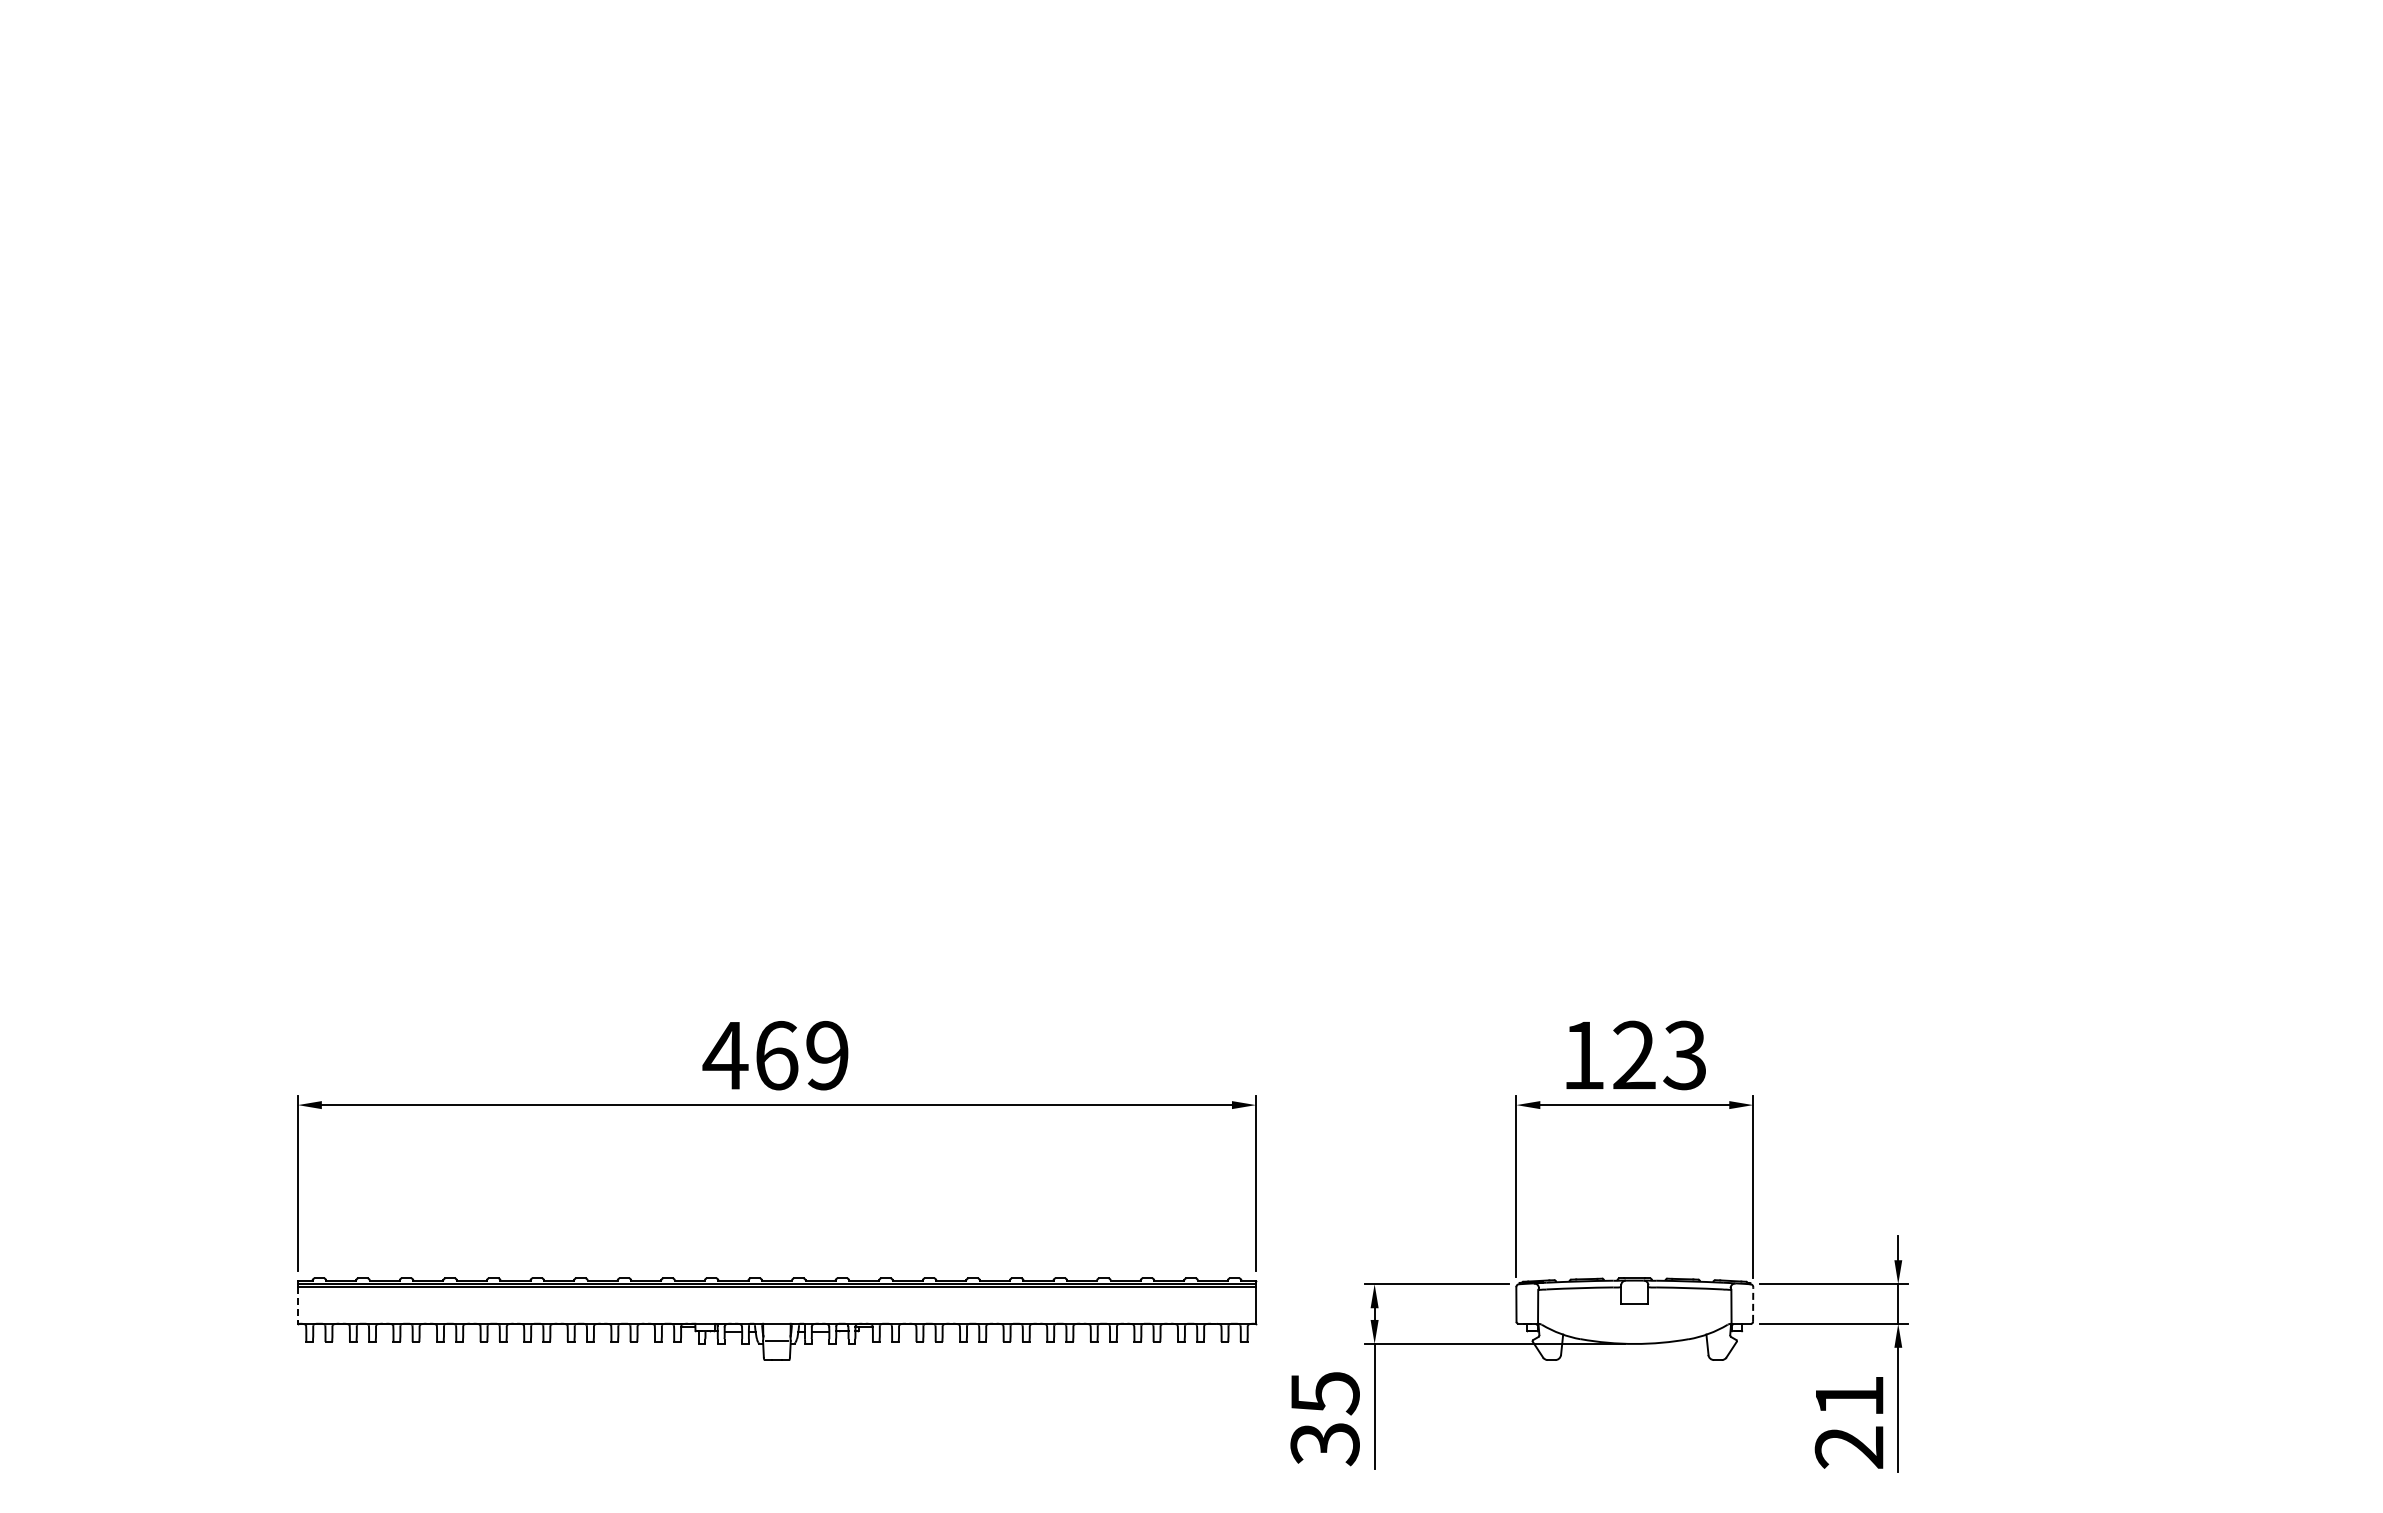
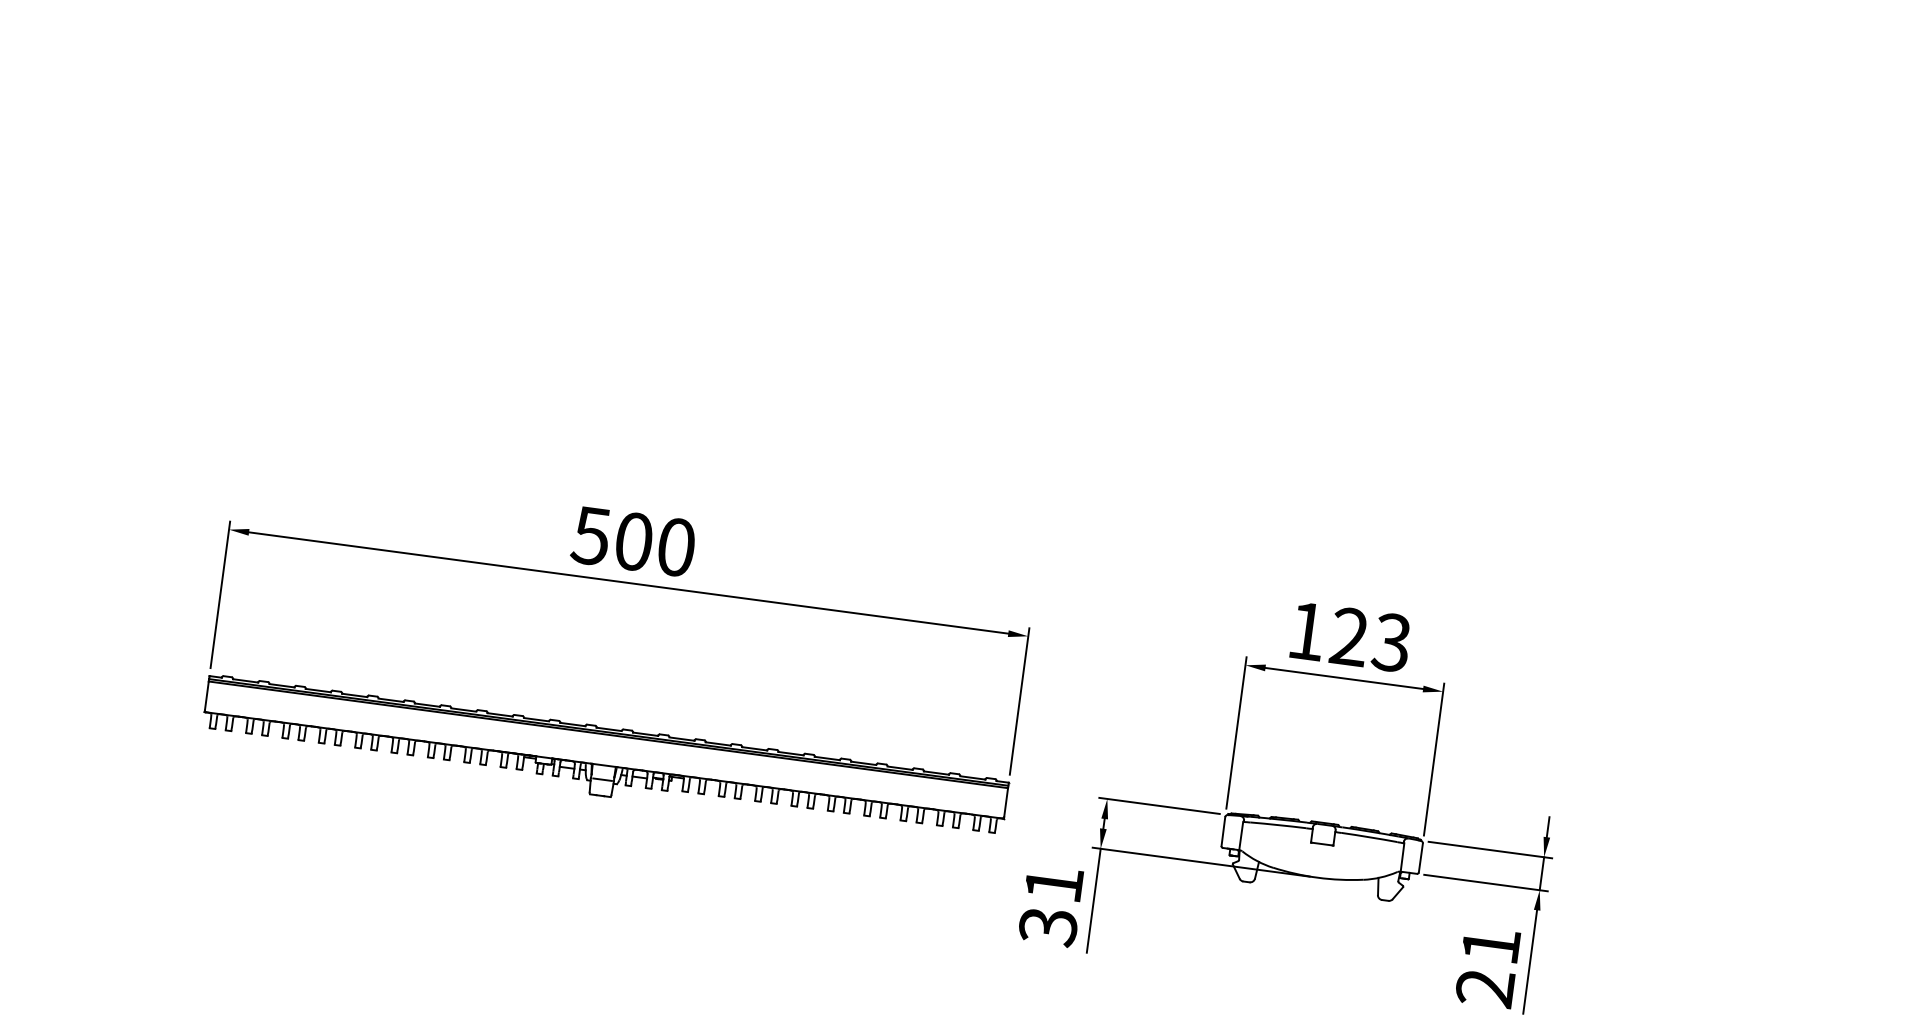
text: (775, 1055) -> (633, 541), 469 -> 500
line: (1753, 1304) -> (1421, 858), dashed -> solid
line: (297, 1305) -> (206, 696), dashed -> solid
text: (1325, 1393) -> (1054, 884), 35 -> 31

